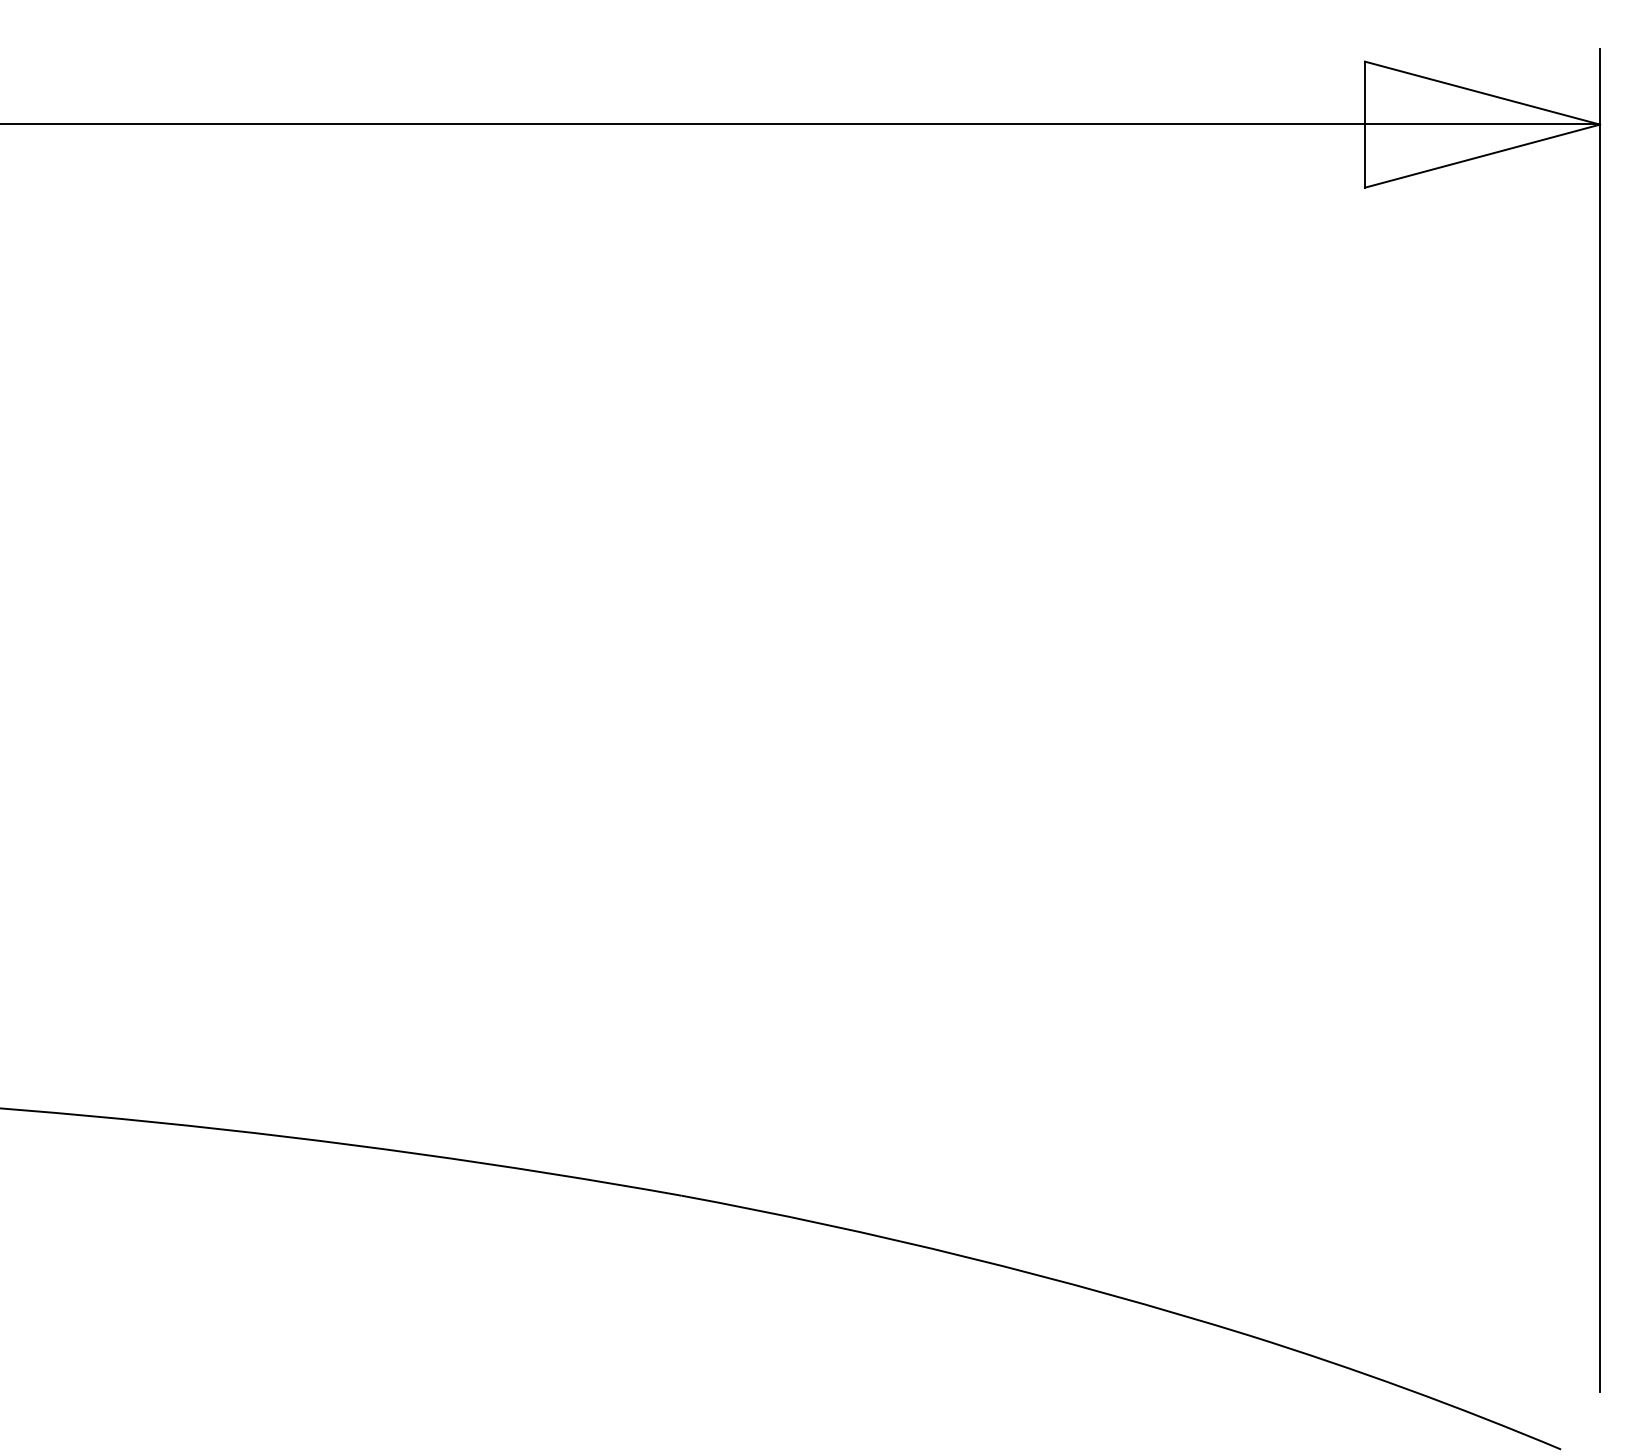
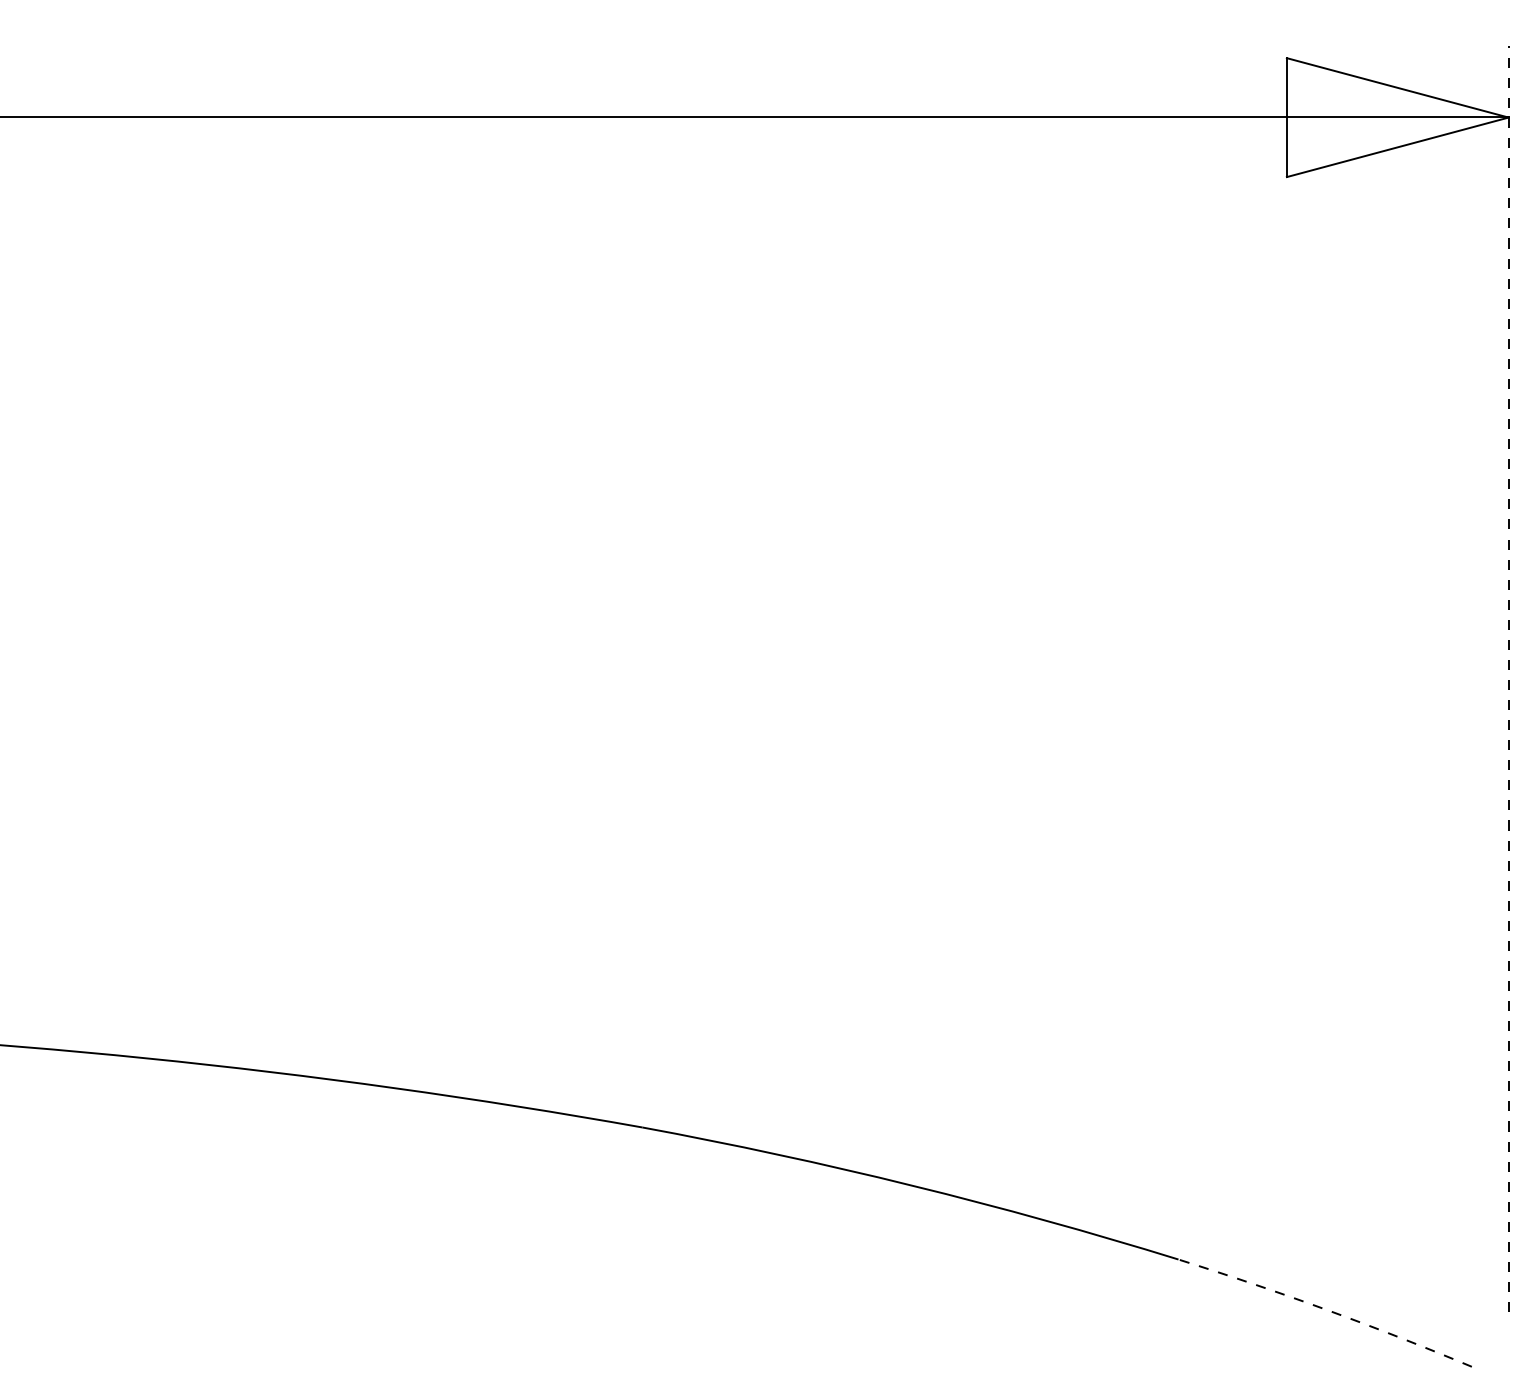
line: (1600, 719) -> (1509, 678), solid -> dashed
arc: (1406, 1389) -> (1326, 1310), solid -> dashed

